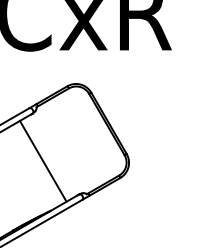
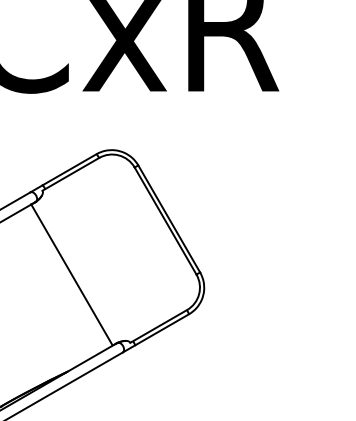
line: (42, 160) -> (70, 273), moved

